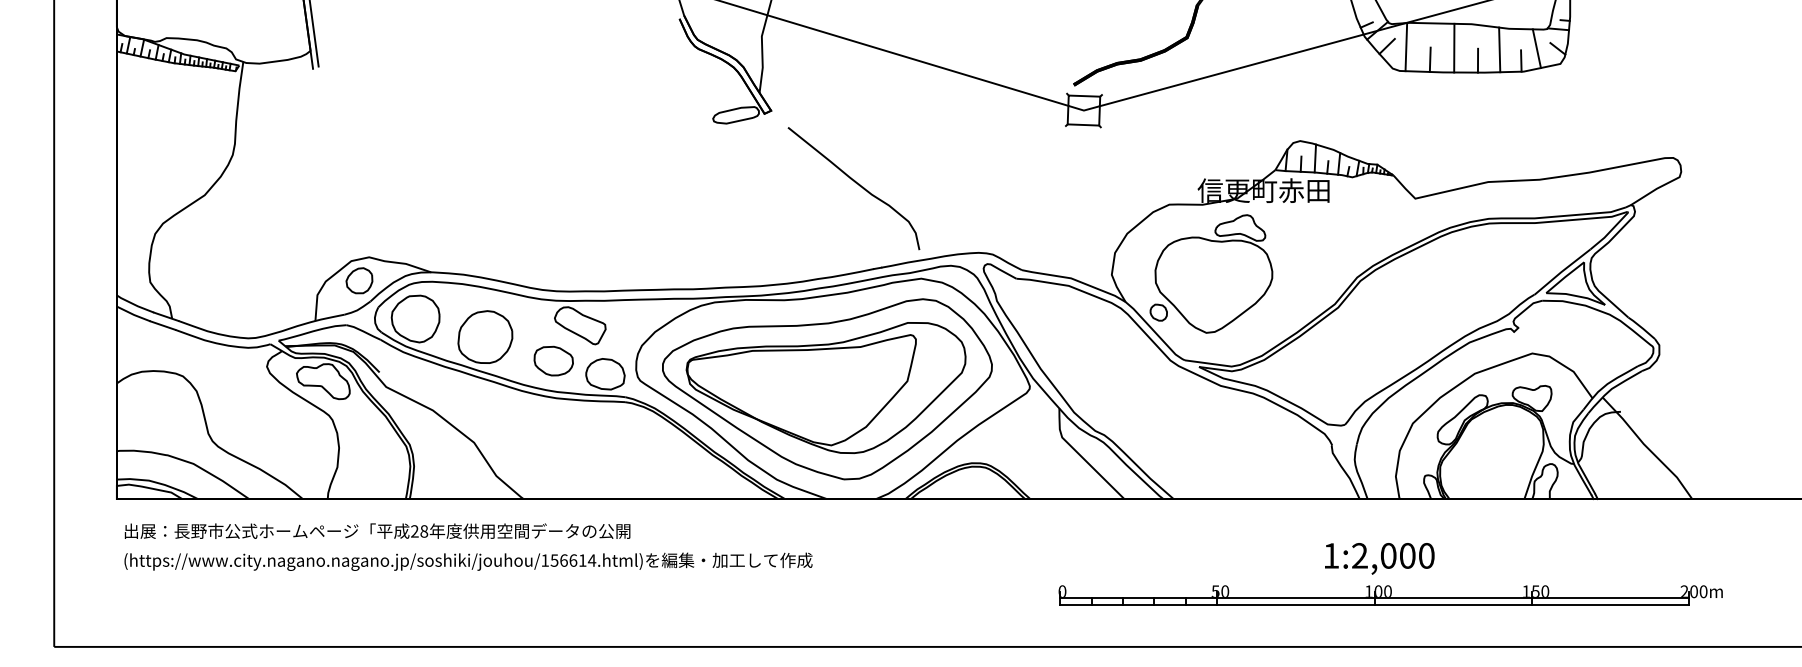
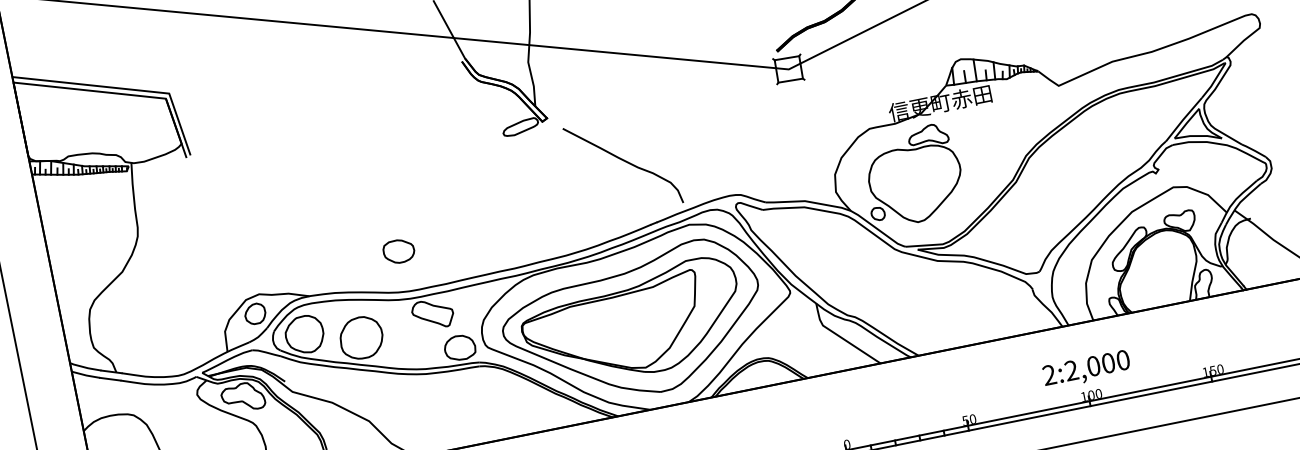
part: (553, 360) -> (398, 251), moved
text: (1331, 555) -> (1049, 374), 1:2,000 -> 2:2,000

